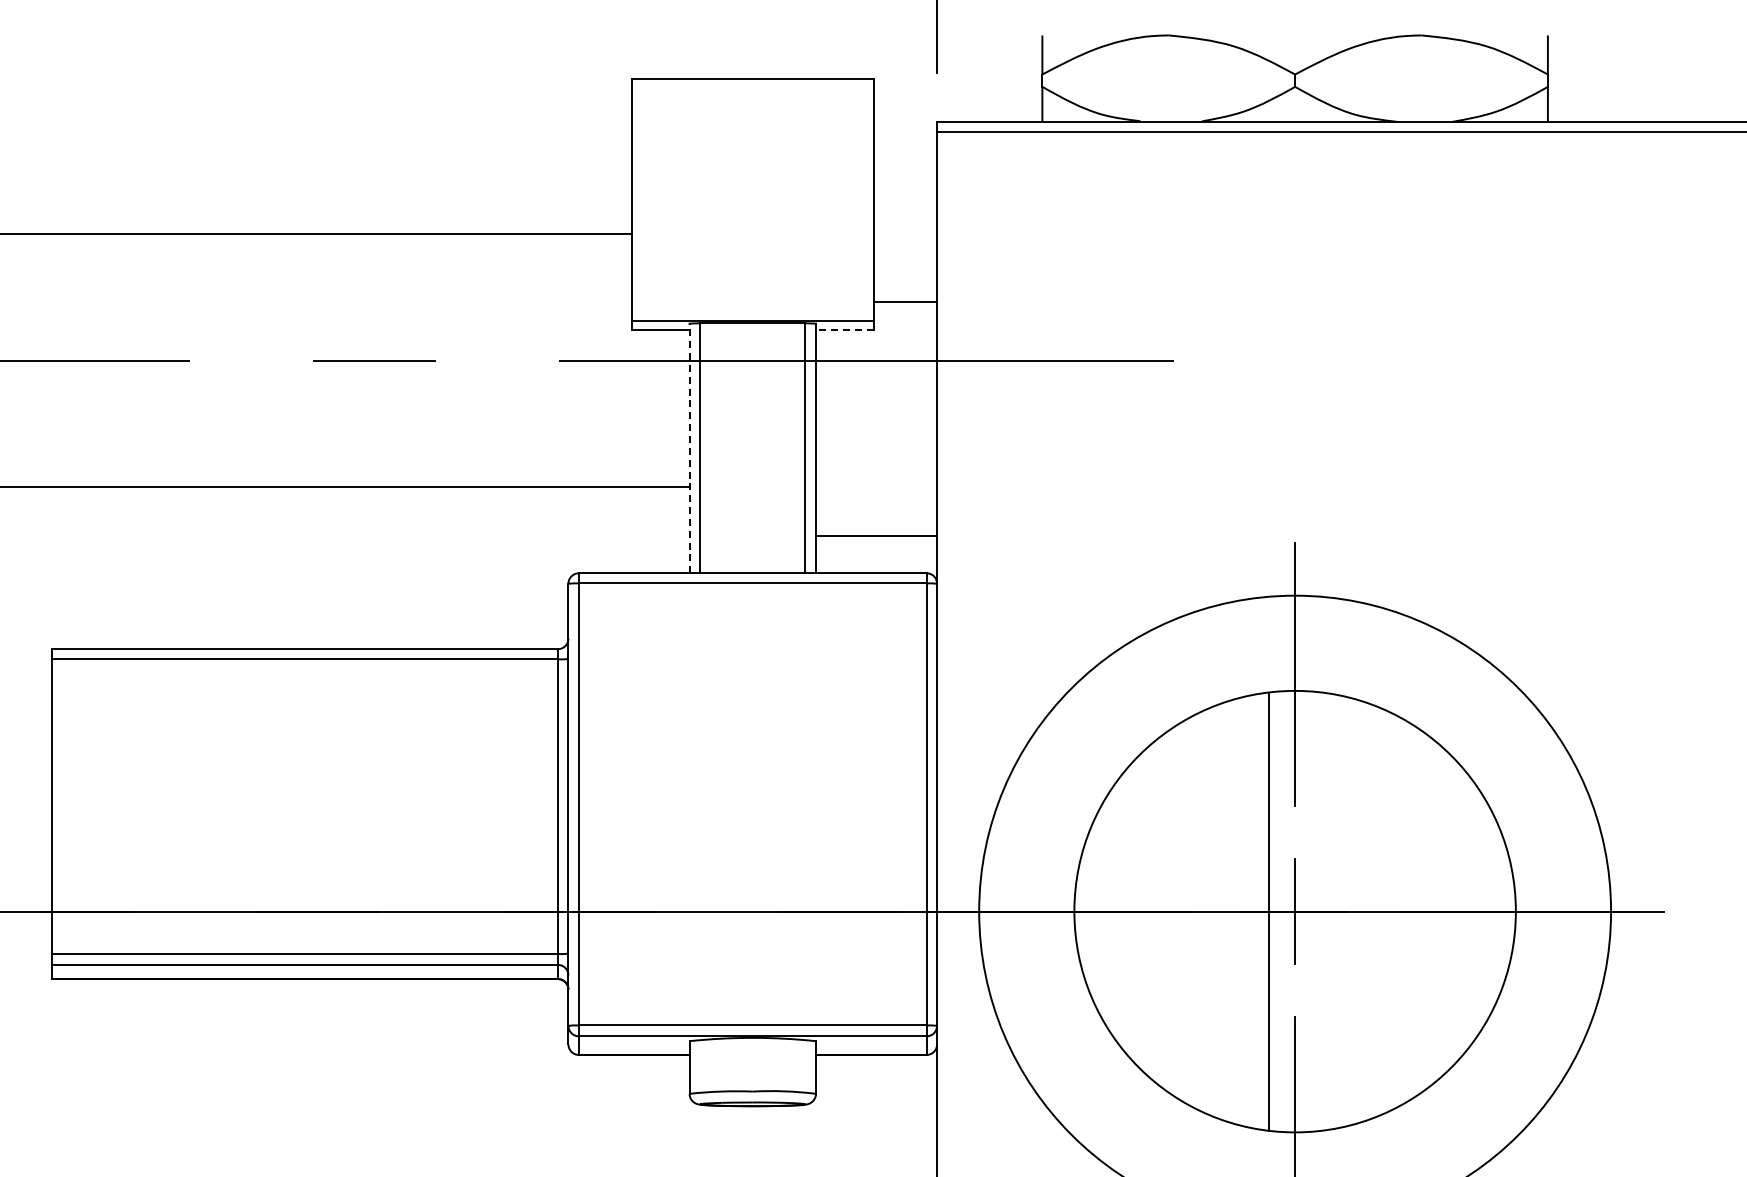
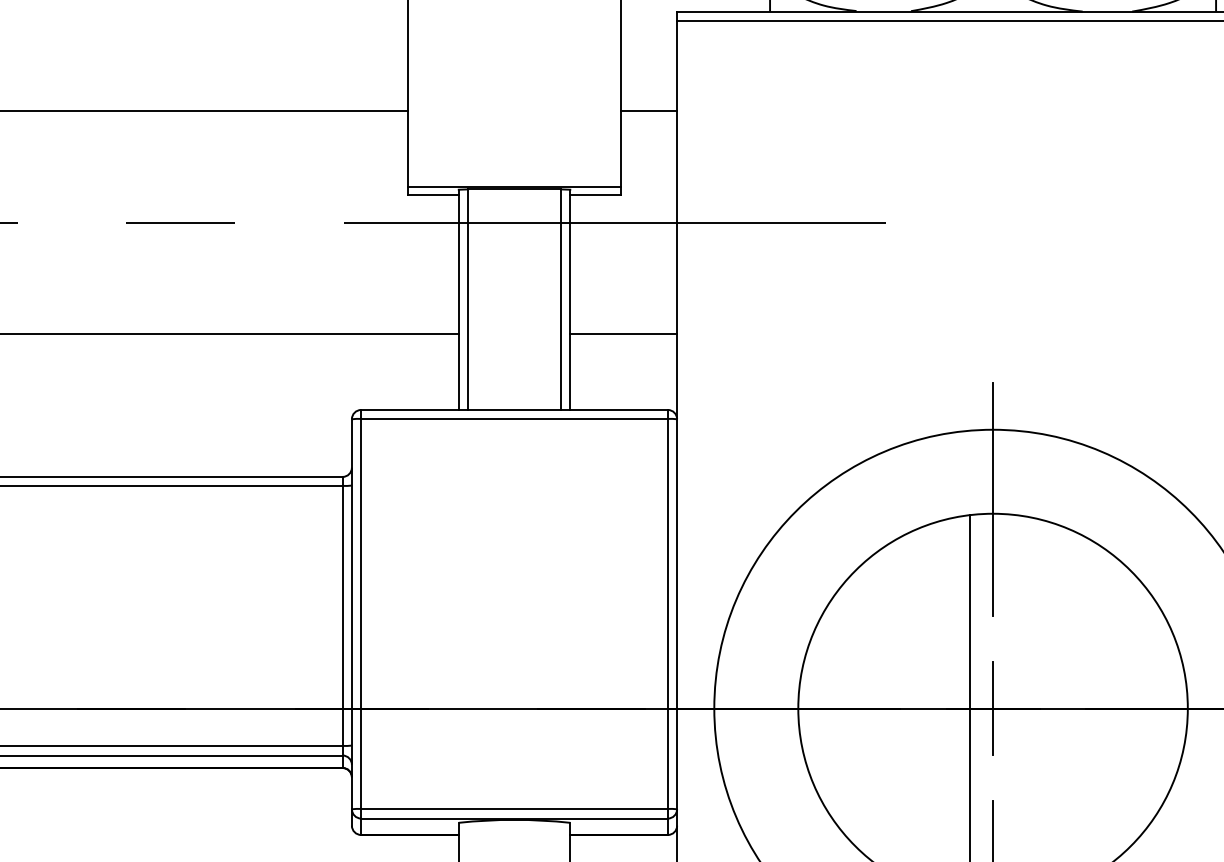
line: (905, 302) -> (649, 111), moved
line: (844, 329) -> (595, 194), dashed -> solid
line: (689, 448) -> (458, 299), dashed -> solid
line: (876, 536) -> (623, 334), moved

